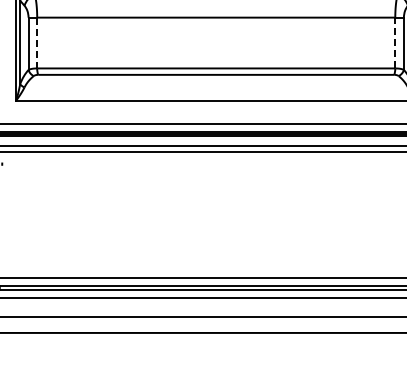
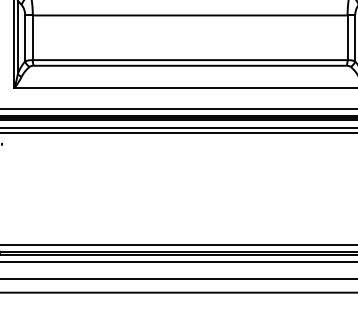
line: (395, 42) -> (347, 37), dashed -> solid
line: (37, 43) -> (33, 38), dashed -> solid

